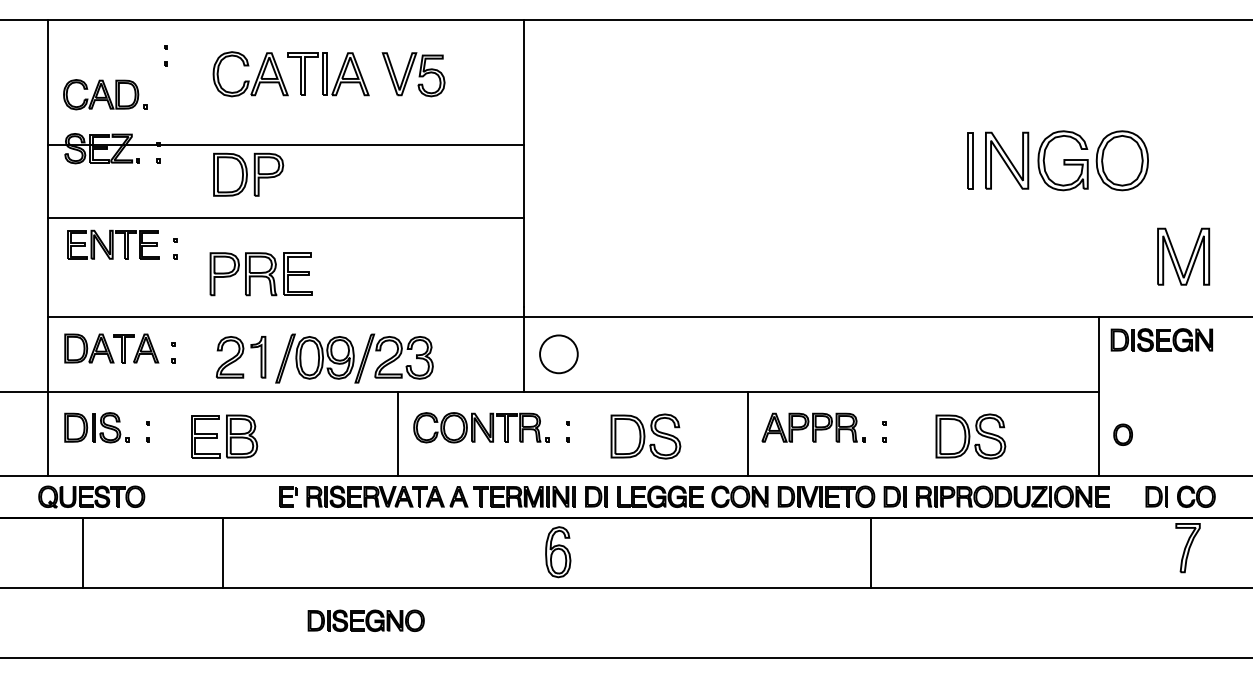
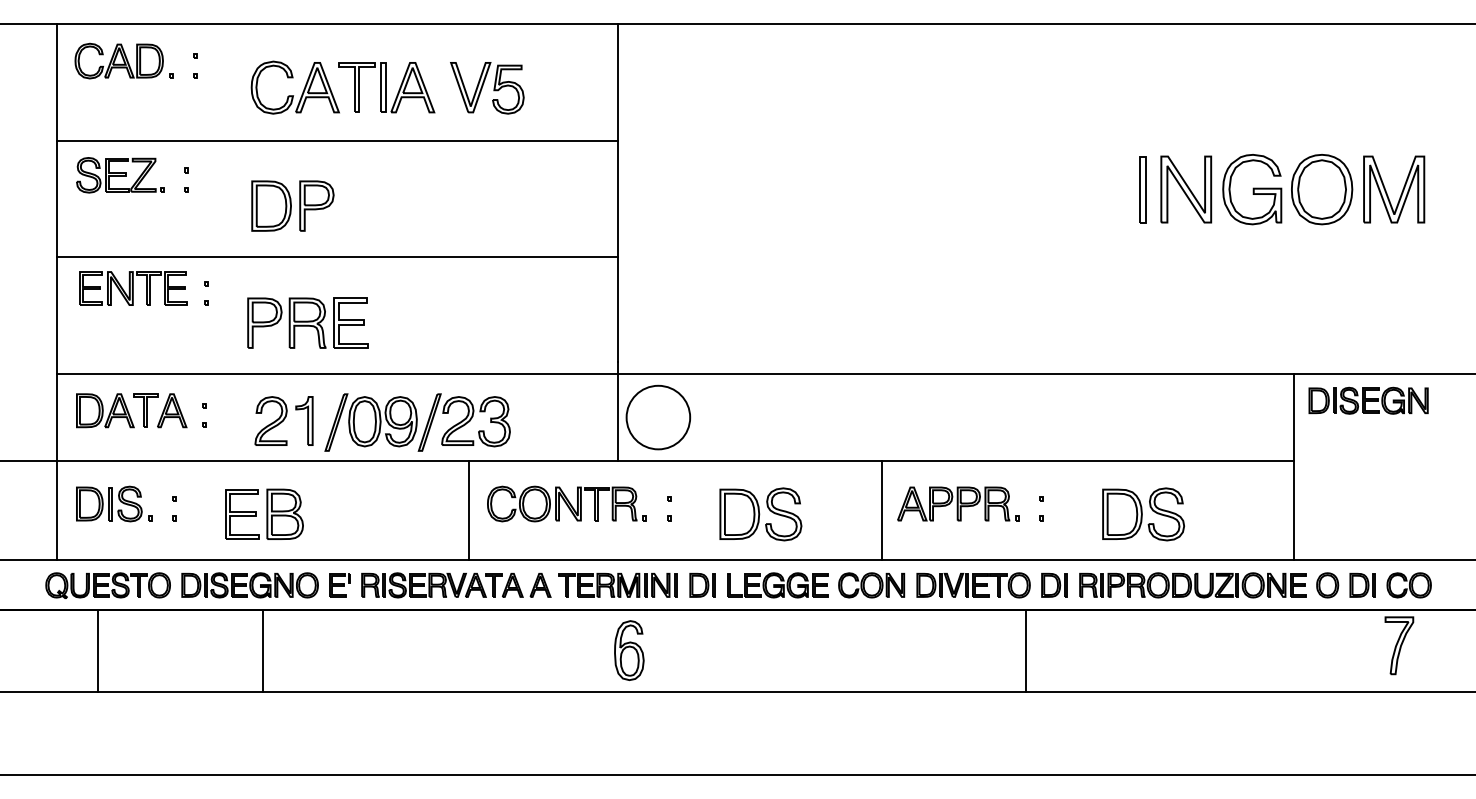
part: (105, 94) -> (124, 60), moved
line: (286, 145) -> (337, 140), moved
part: (1177, 258) -> (1386, 191), moved
circle: (558, 354) -> (657, 417), size x1.43
part: (1122, 434) -> (1326, 585), moved
part: (558, 552) -> (629, 650), moved
part: (365, 620) -> (249, 585), moved

